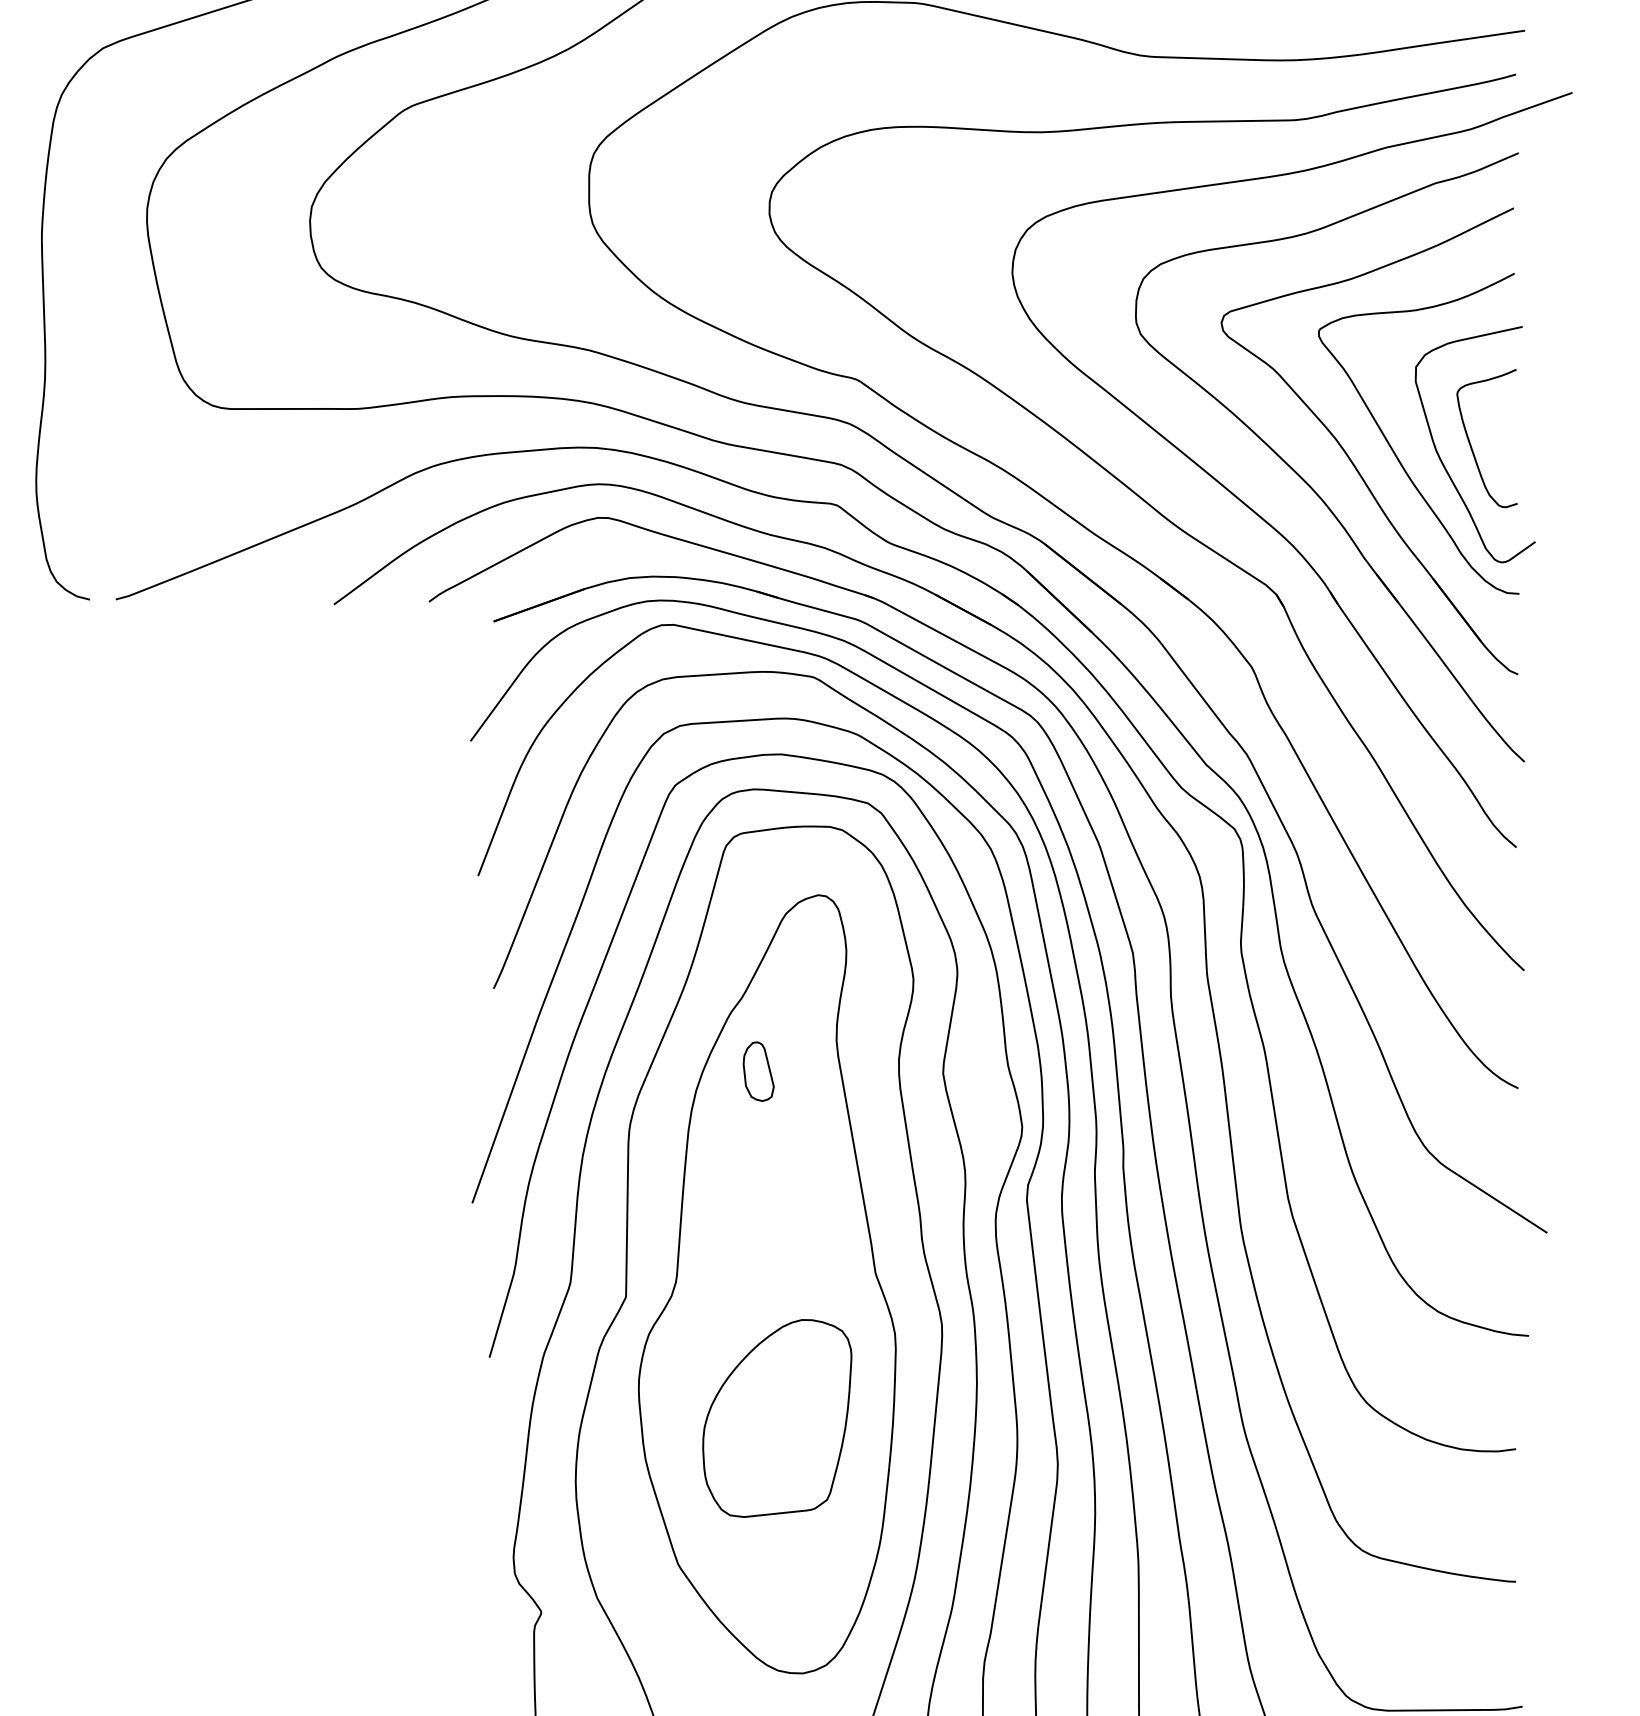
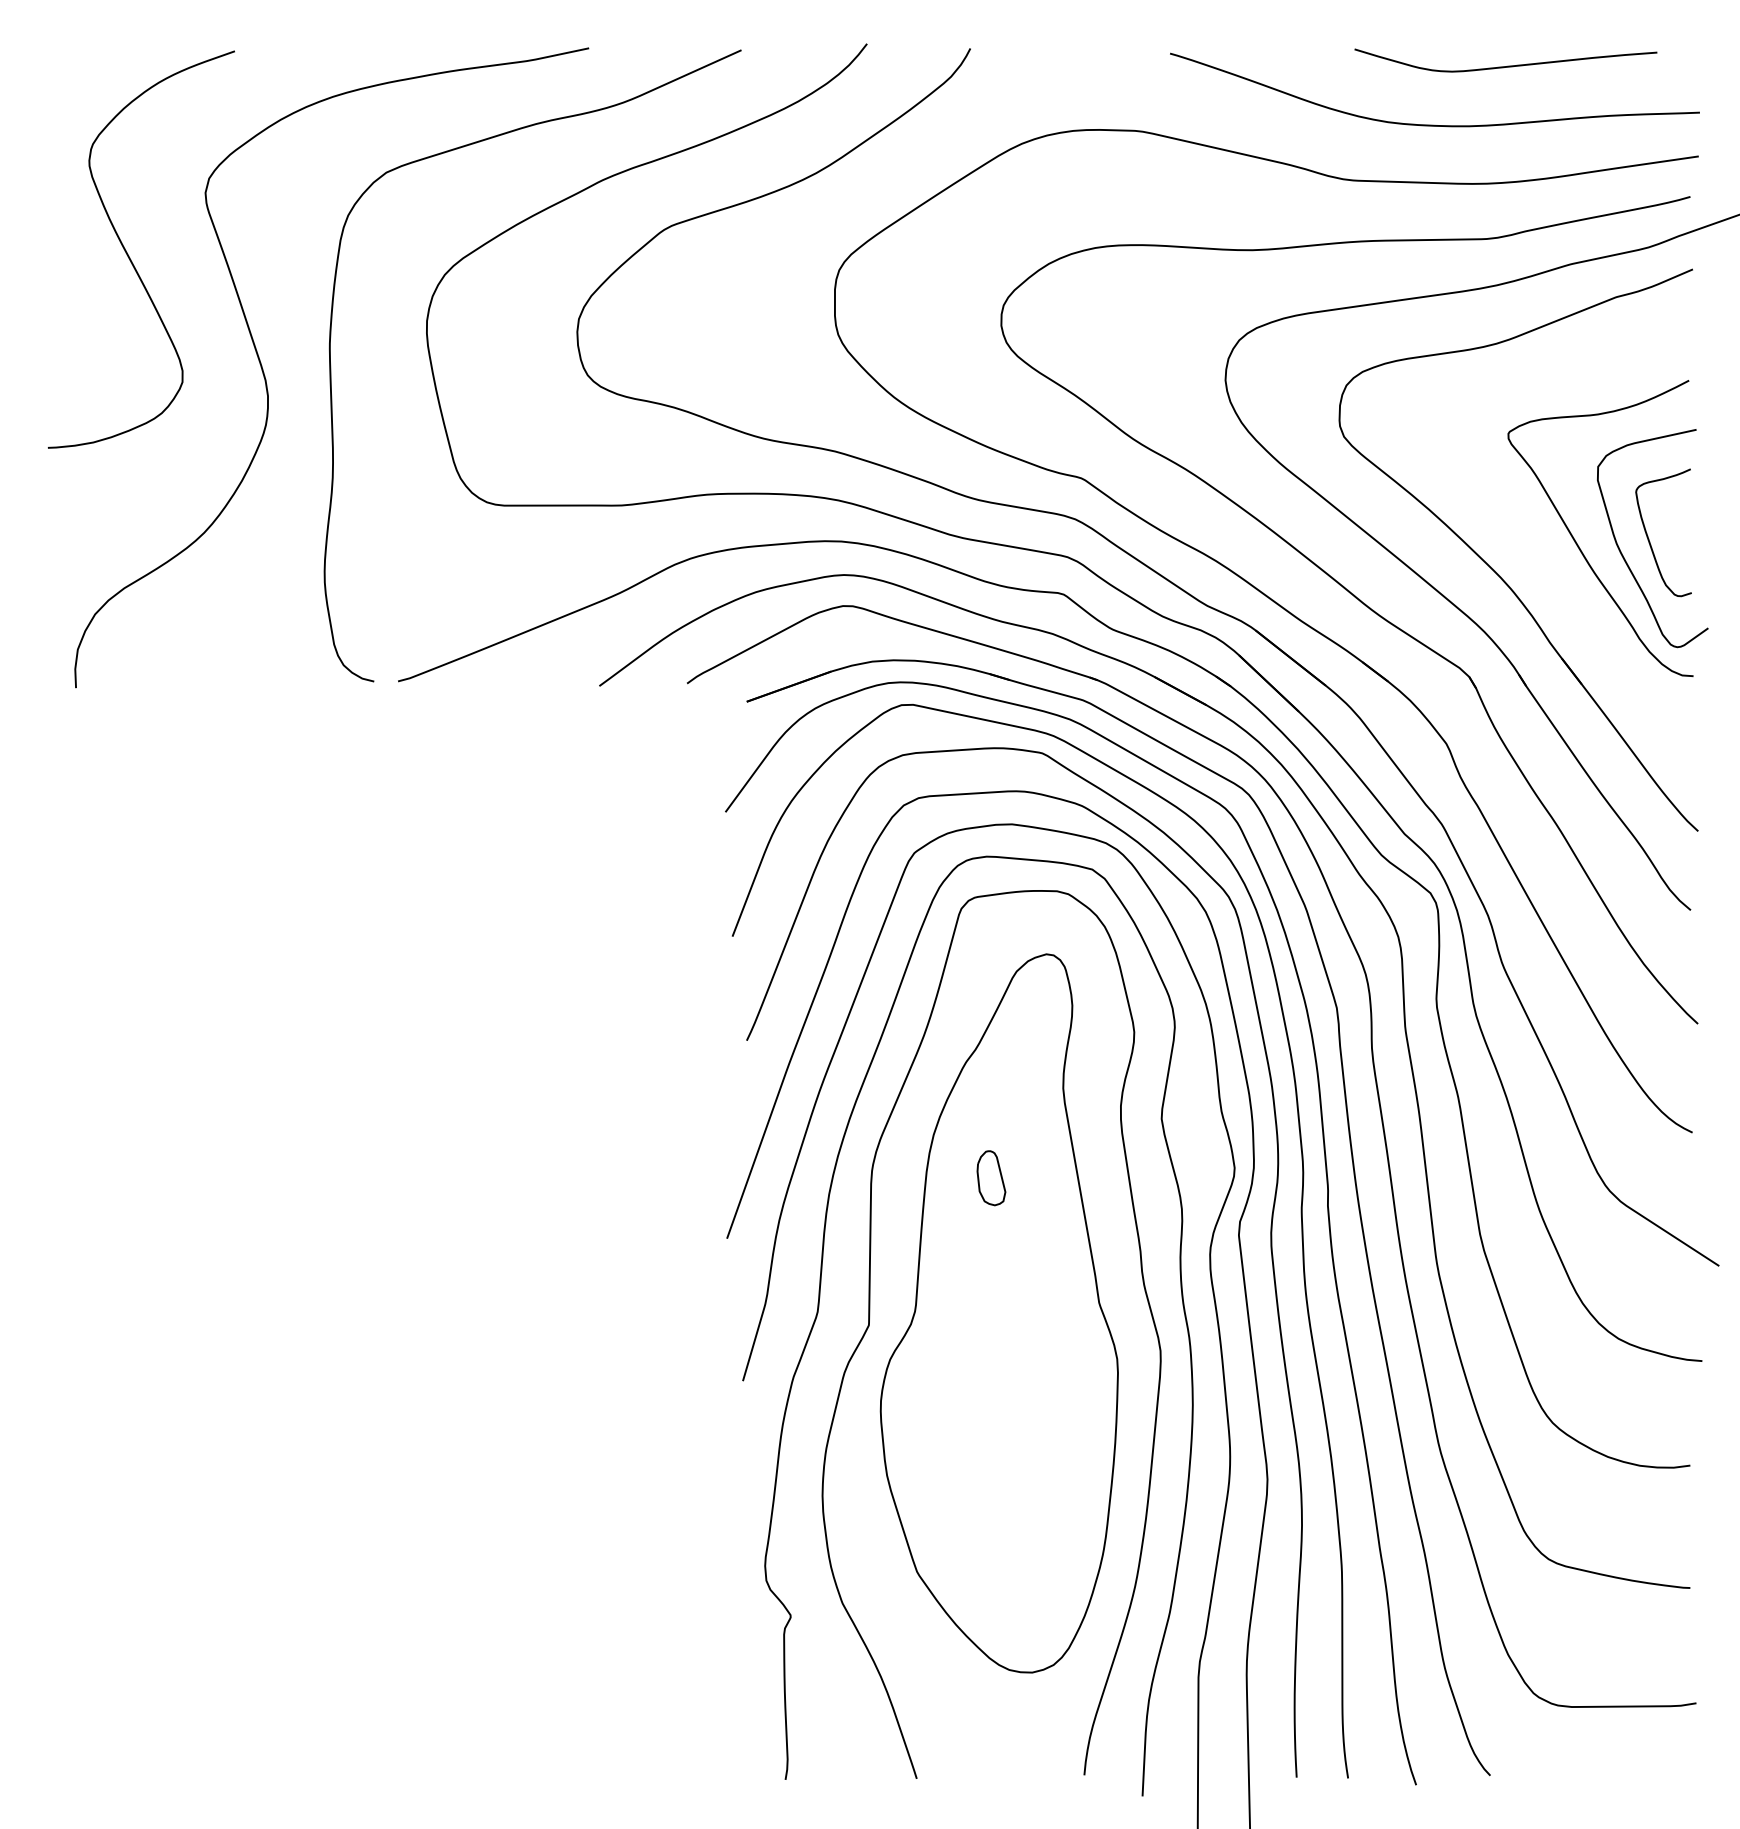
part: (1348, 454) -> (1535, 547), removed
part: (758, 1072) -> (991, 1178), moved
part: (777, 1418) -> (1008, 1437), removed

